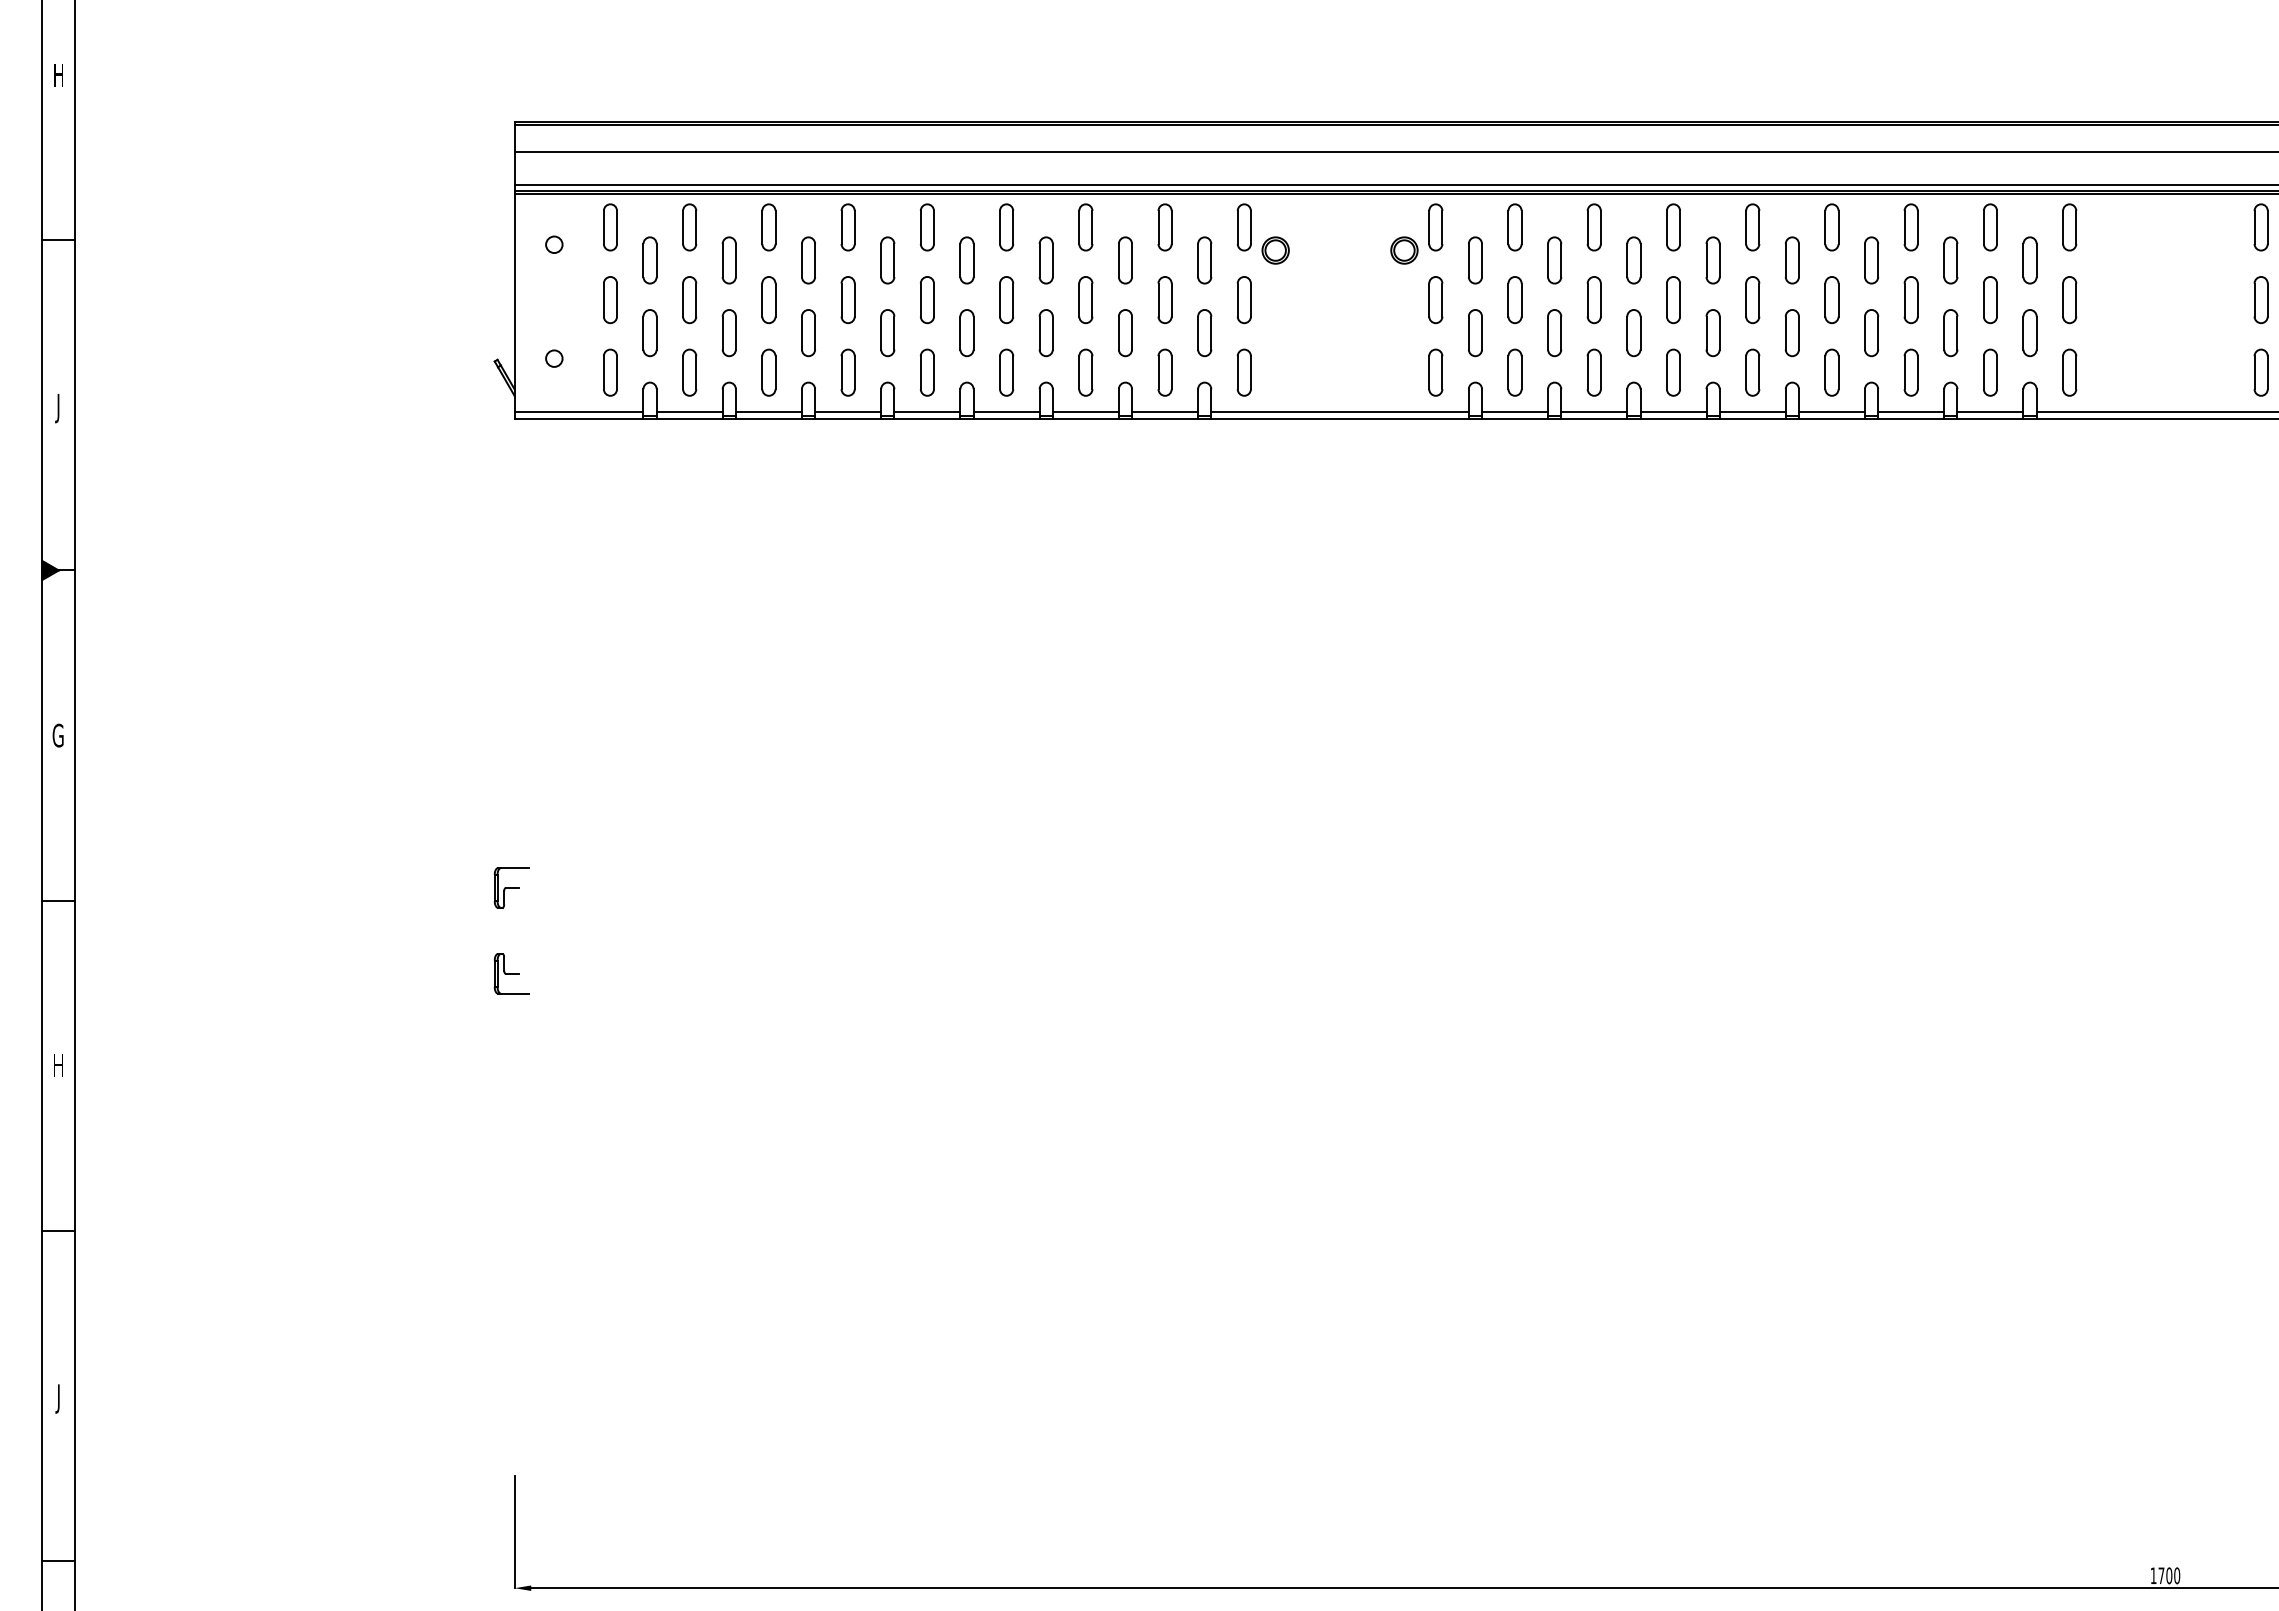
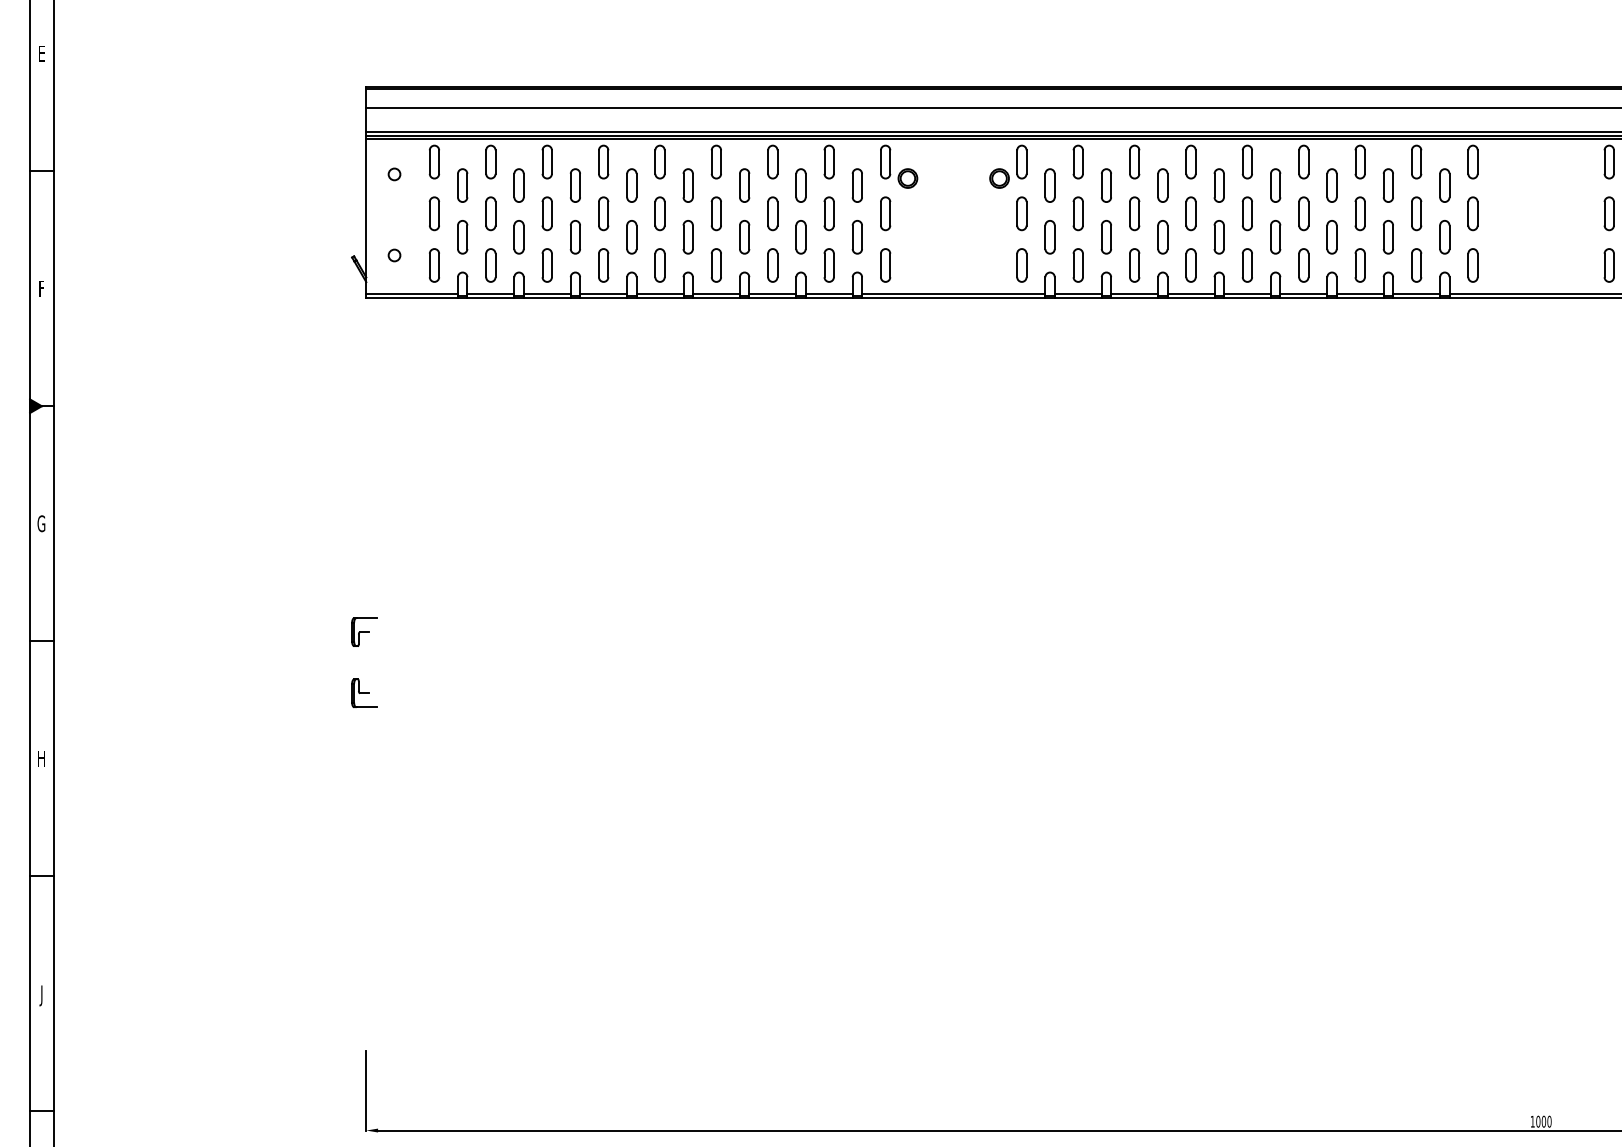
text: (58, 75) -> (41, 53), H -> E
text: (58, 408) -> (41, 290), J -> F
text: (2161, 1575) -> (1538, 1121), 1700 -> 1000

